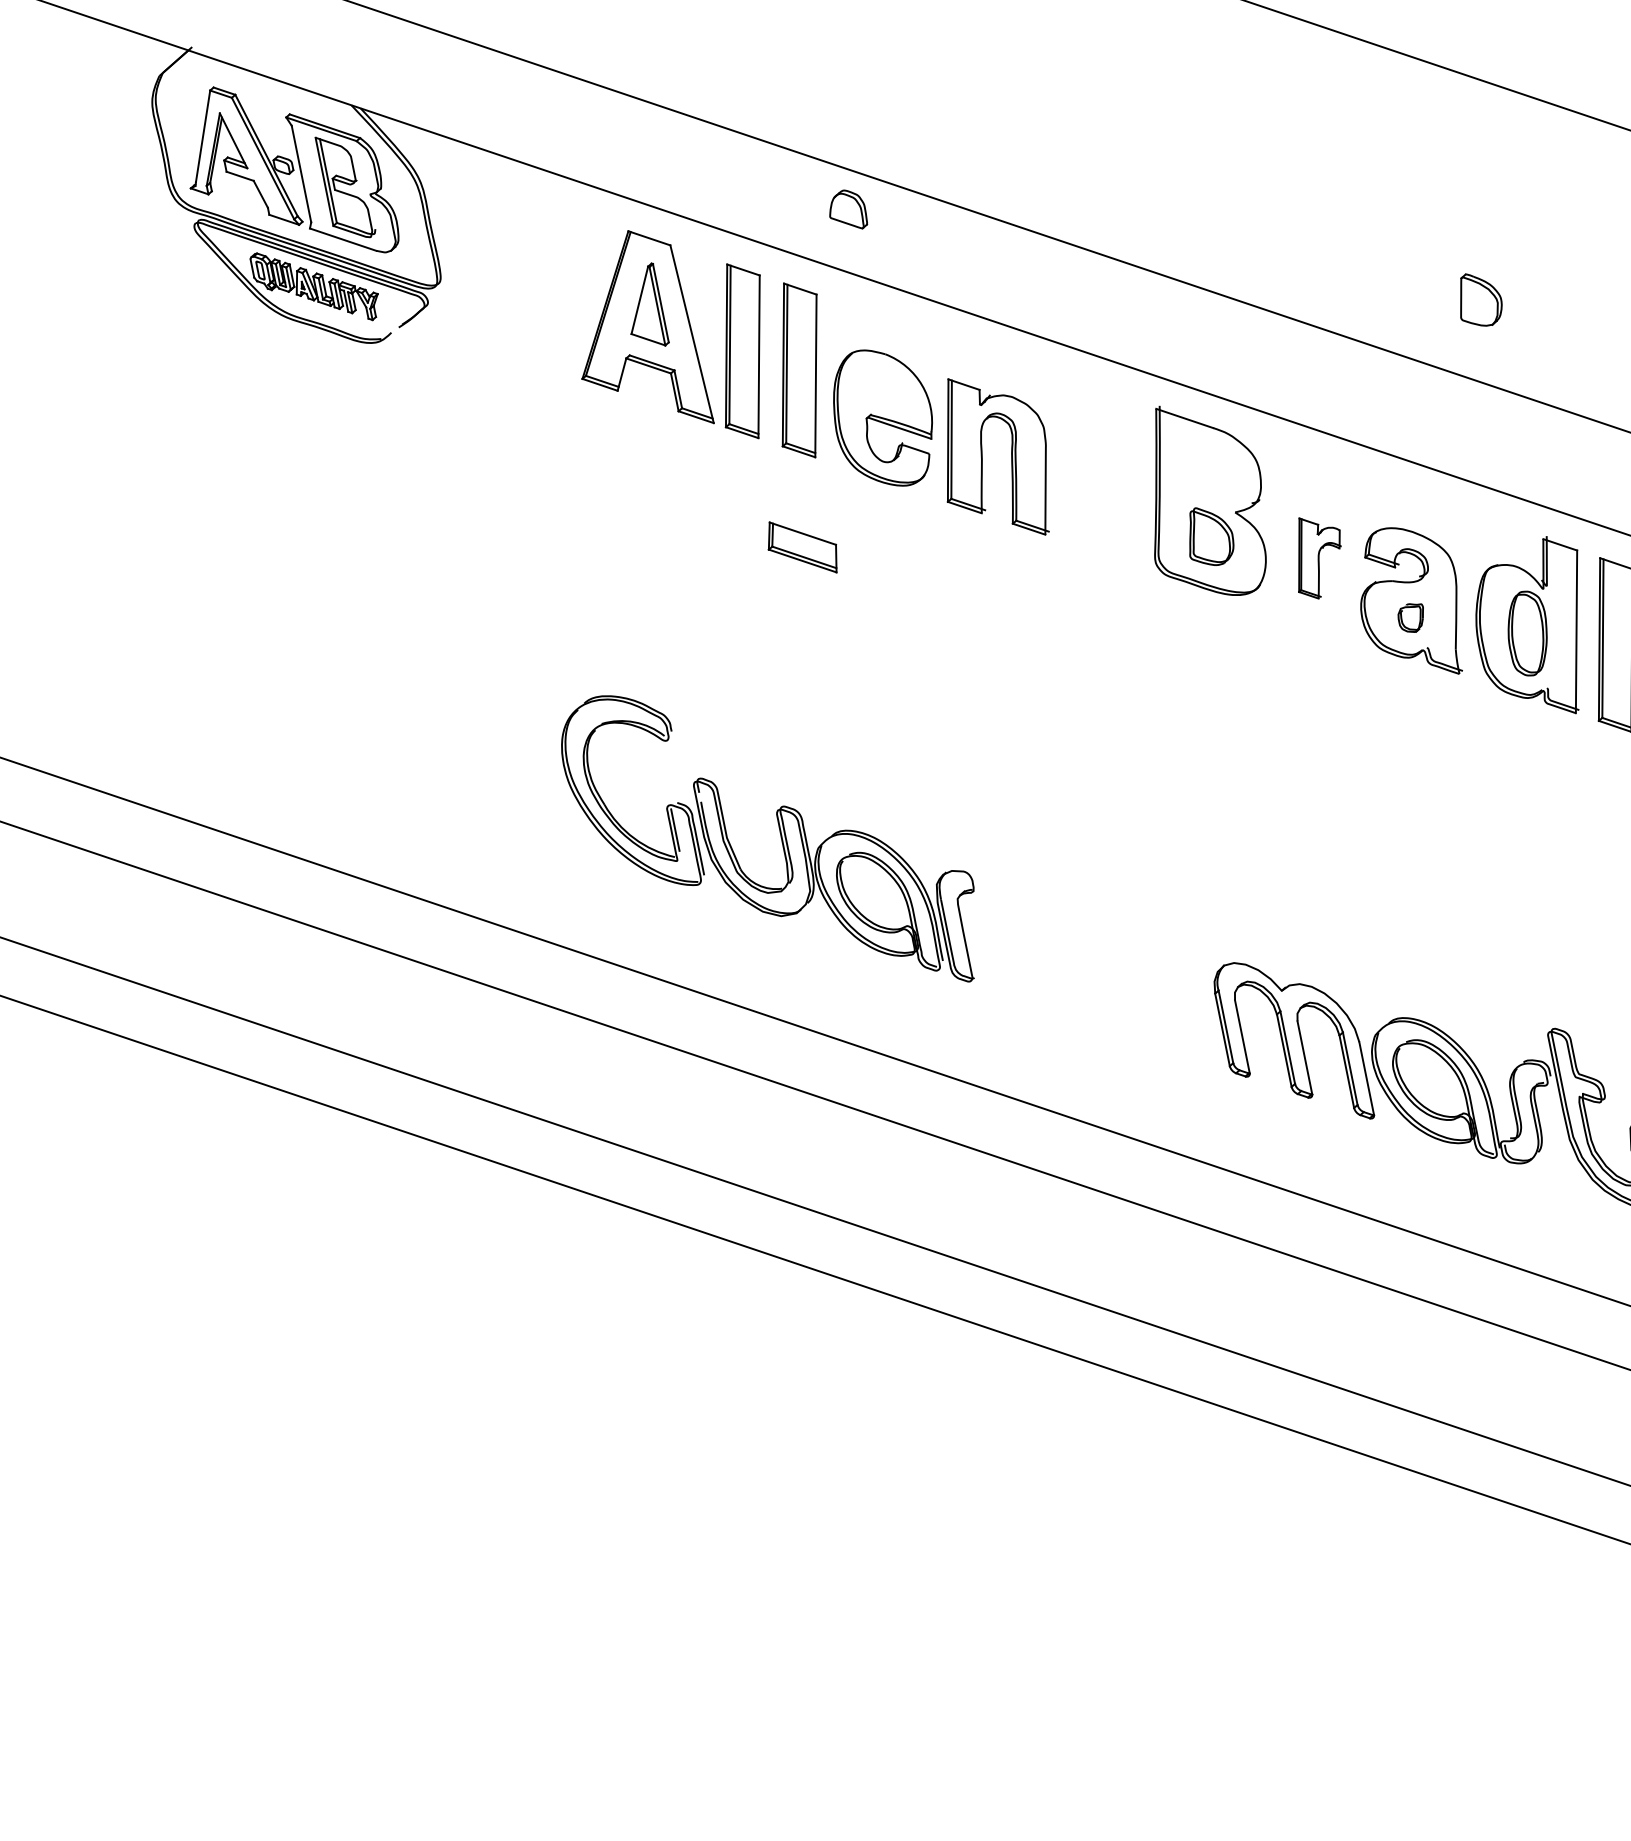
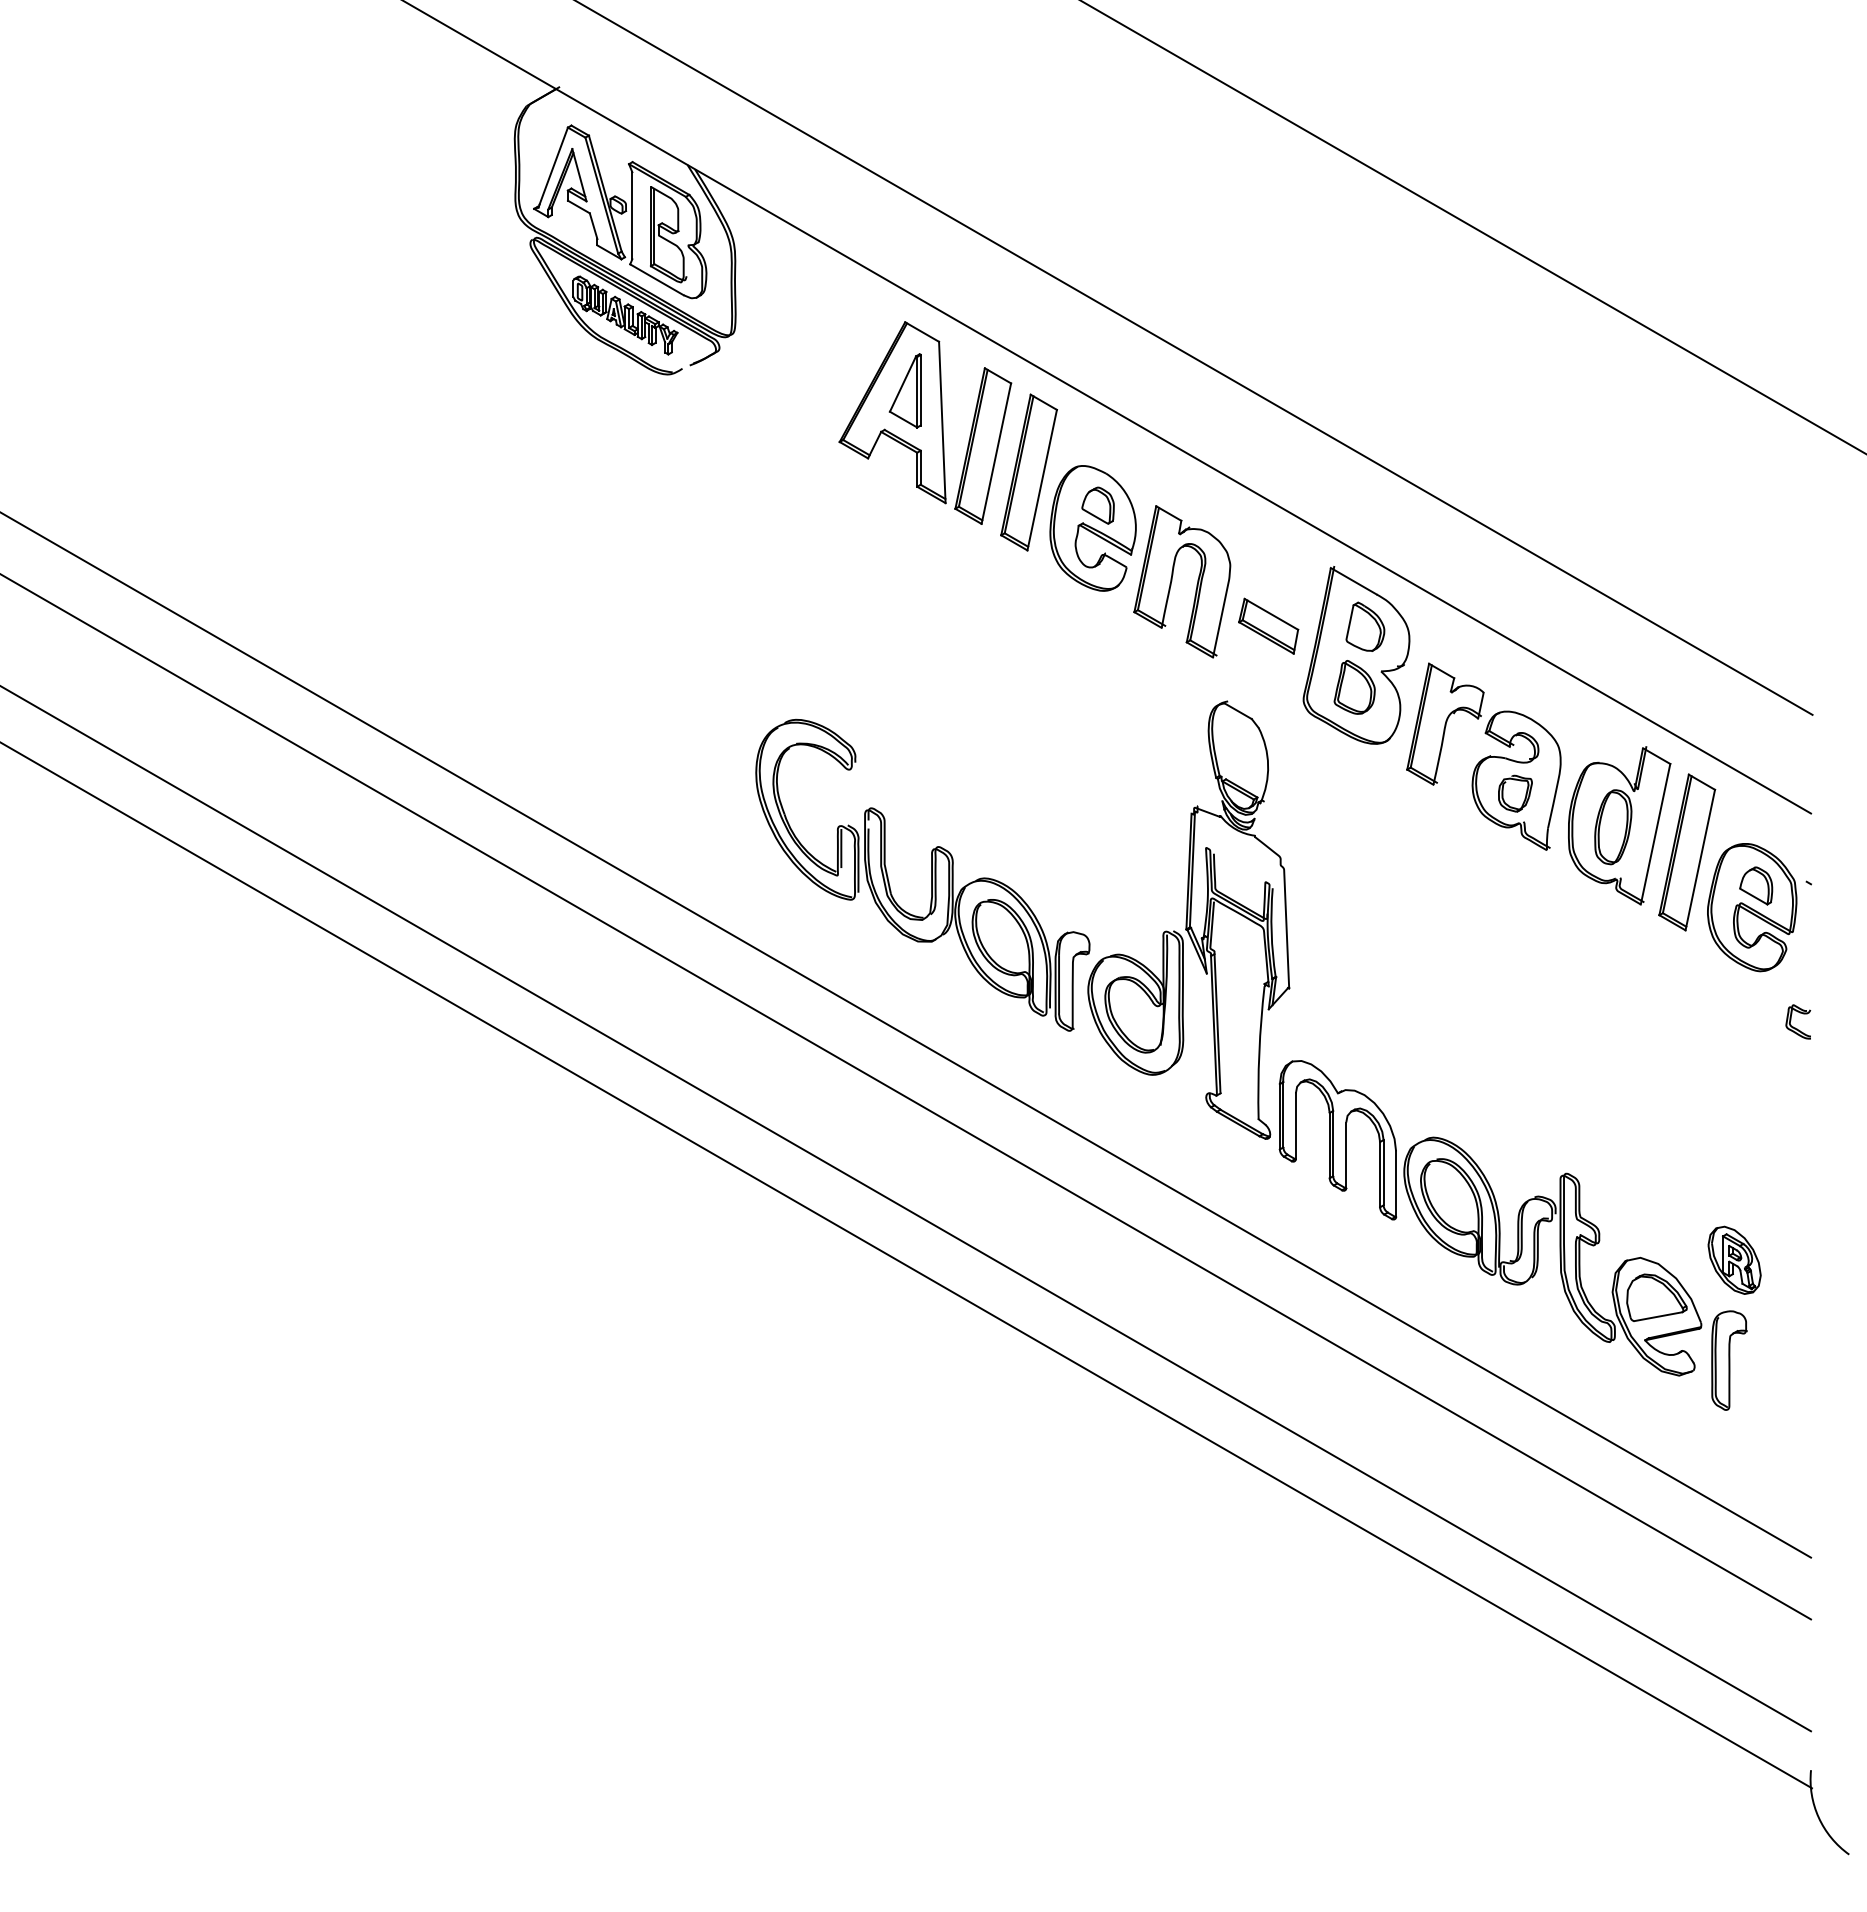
part: (846, 210) -> (1097, 505), moved
part: (1479, 299) -> (1365, 626), moved
part: (802, 546) -> (1268, 625), moved
part: (1318, 555) -> (1445, 723), size x1.67
part: (1411, 617) -> (1515, 793), size x1.43
part: (1076, 831) -> (1188, 919), added

